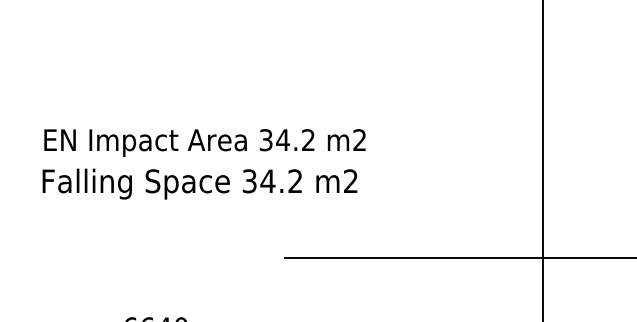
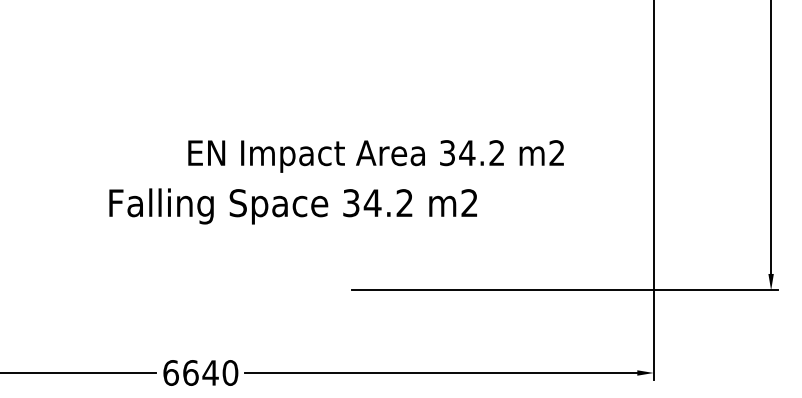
text: (204, 143) -> (375, 156), moved
text: (199, 184) -> (292, 206), moved

